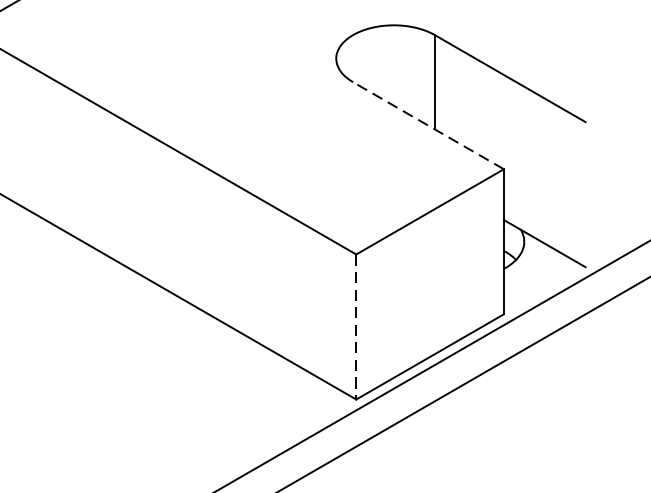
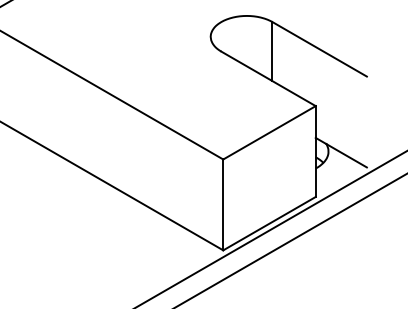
line: (428, 125) -> (268, 78), dashed -> solid
line: (356, 327) -> (223, 205), dashed -> solid

